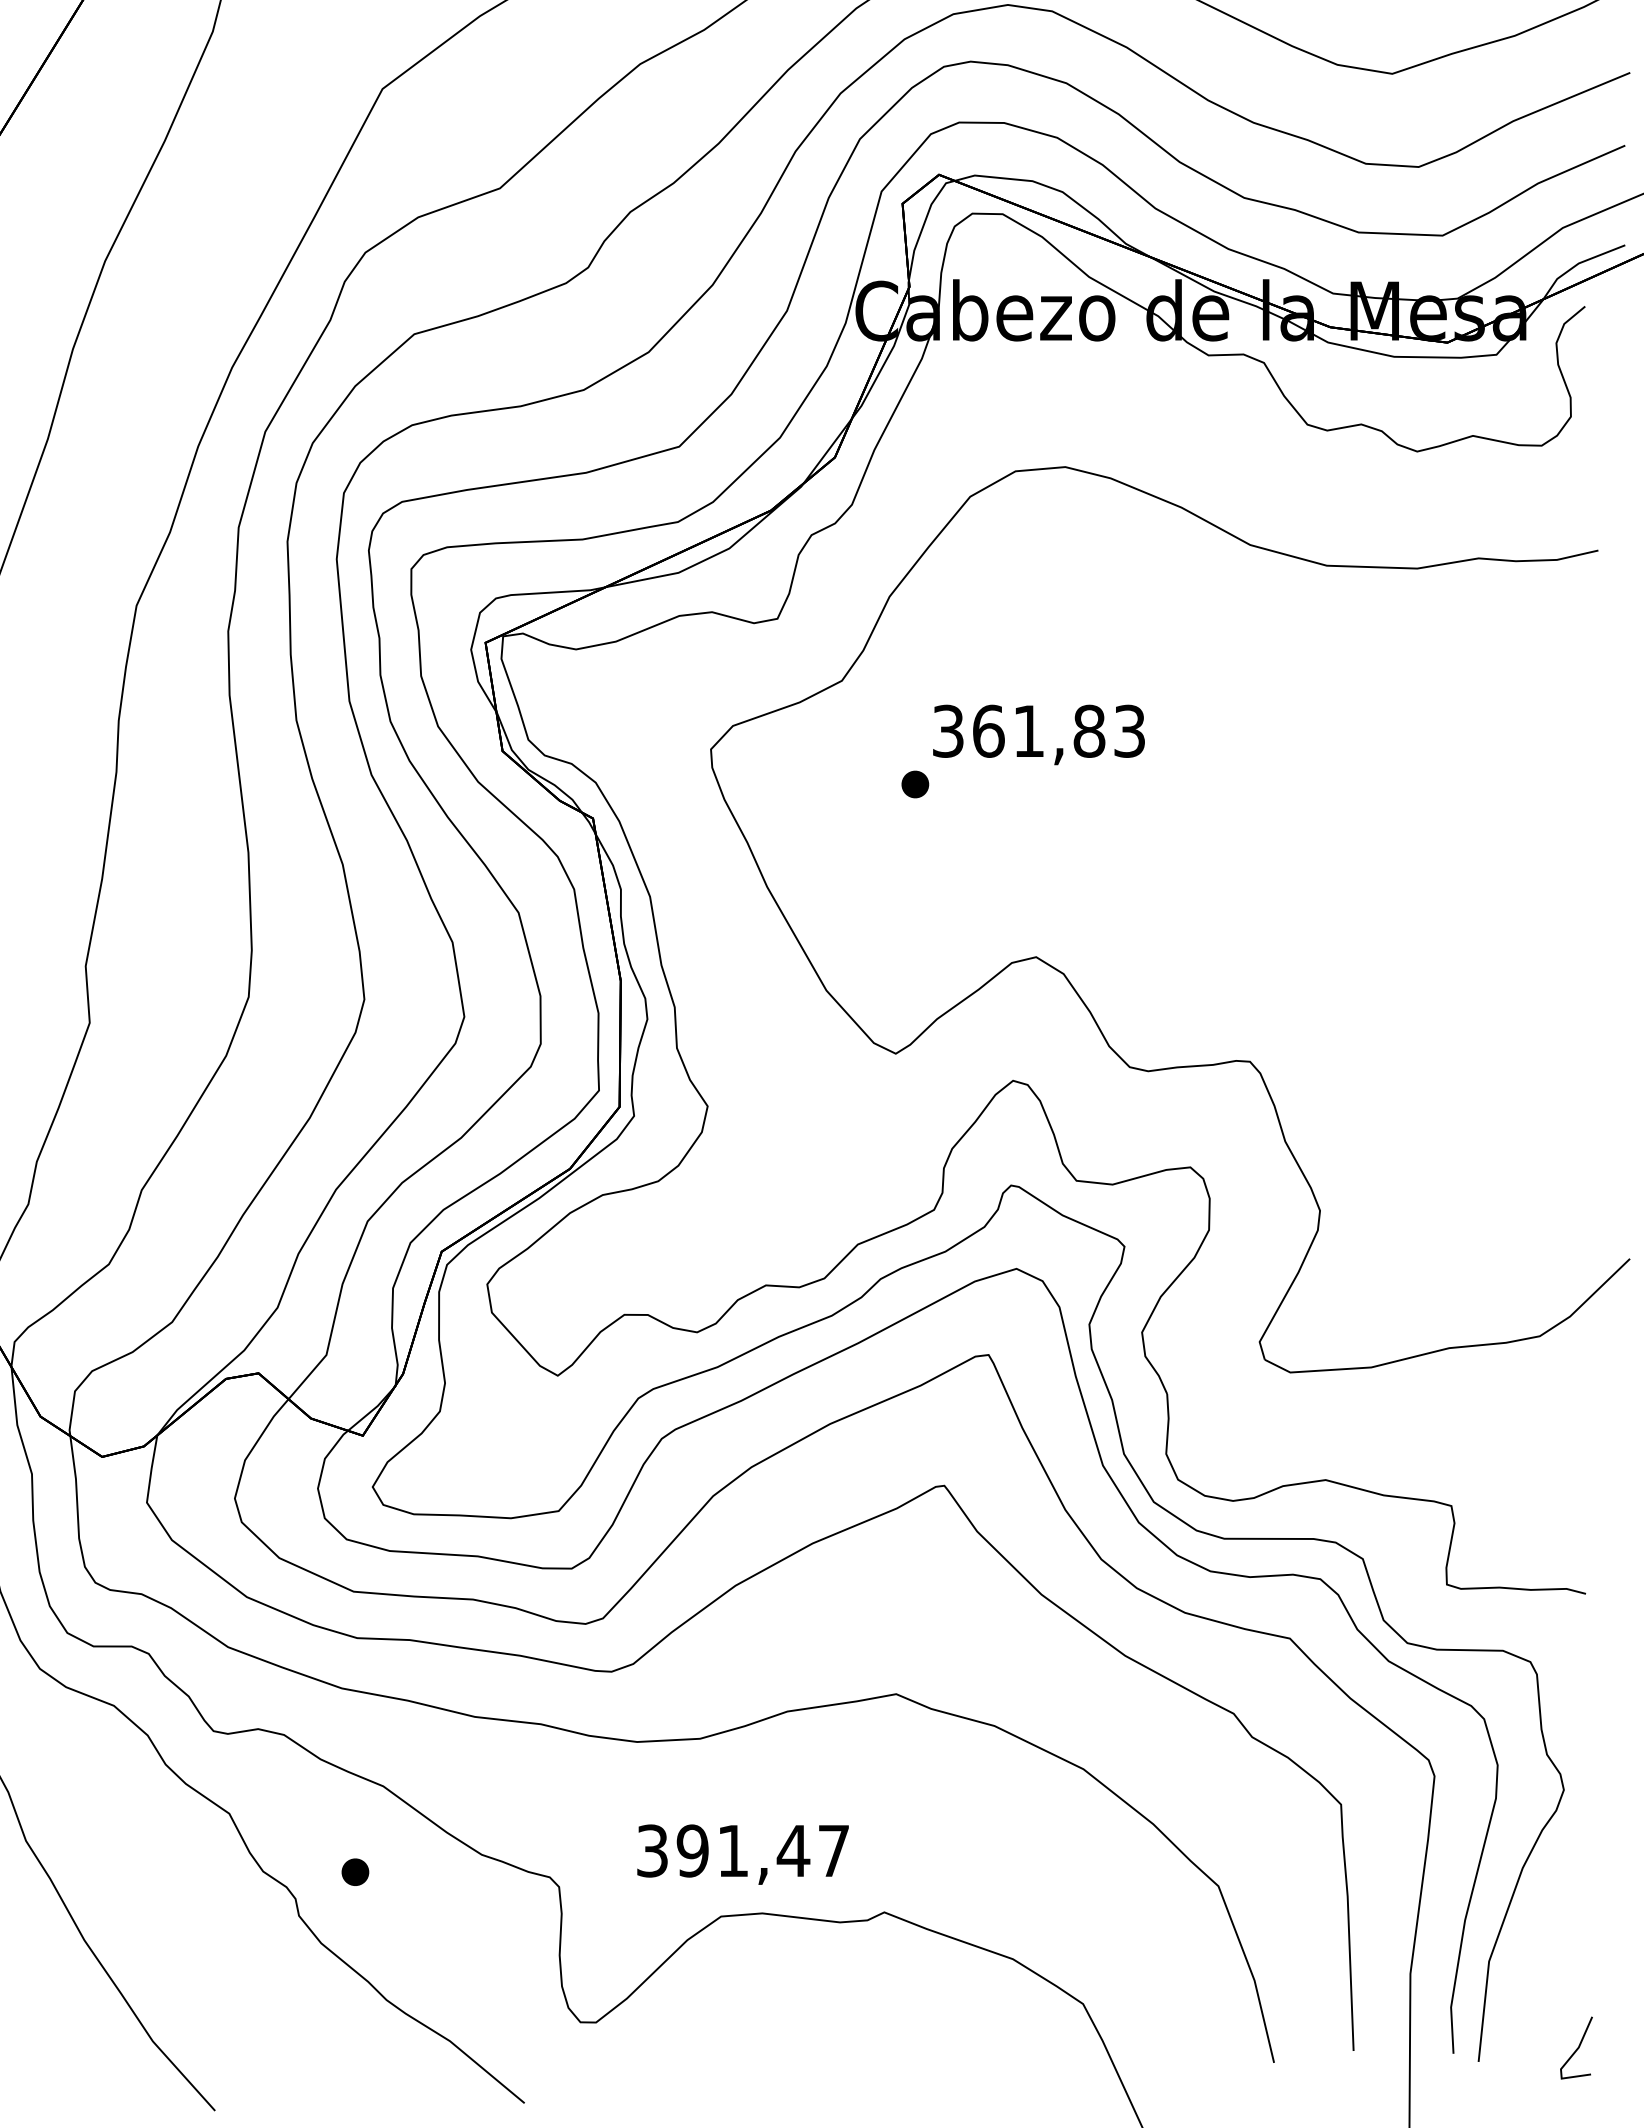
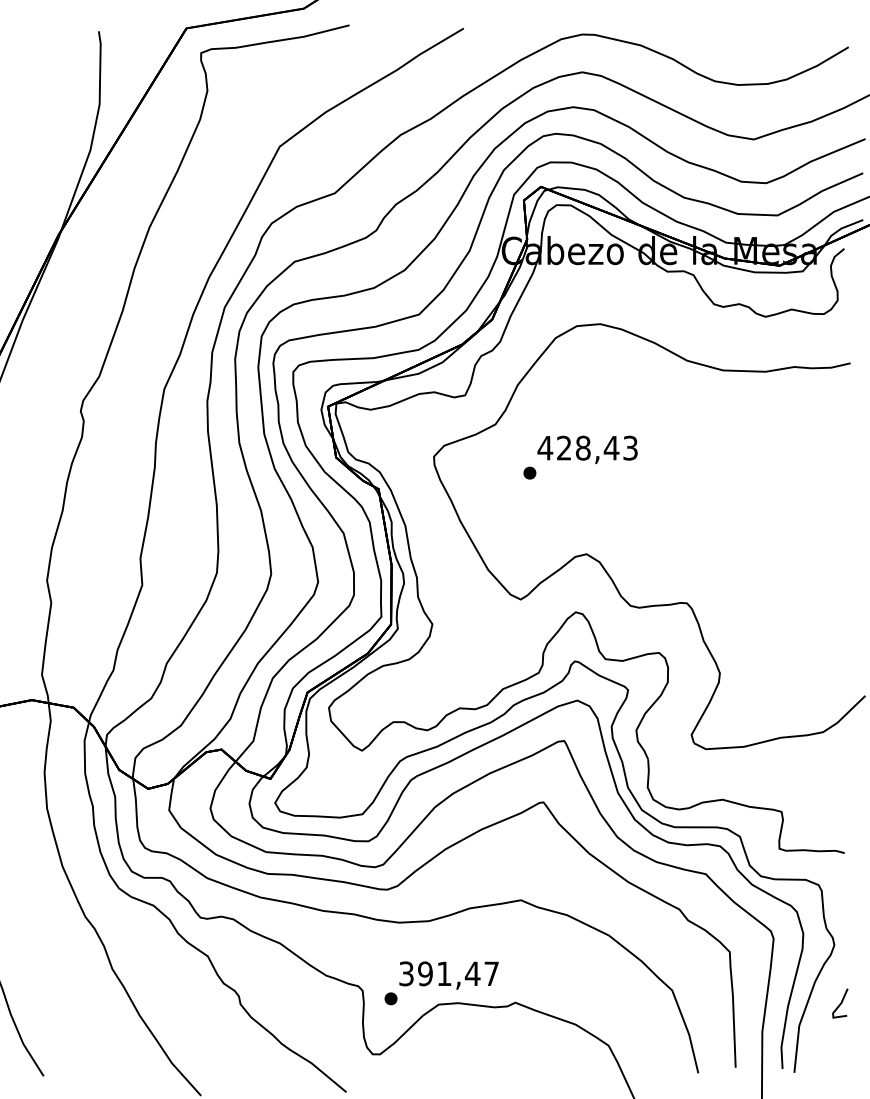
text: (1018, 729) -> (578, 447), 361,83 -> 428,43
part: (354, 1871) -> (390, 998), moved
line: (1576, 2048) -> (840, 1003), moved

